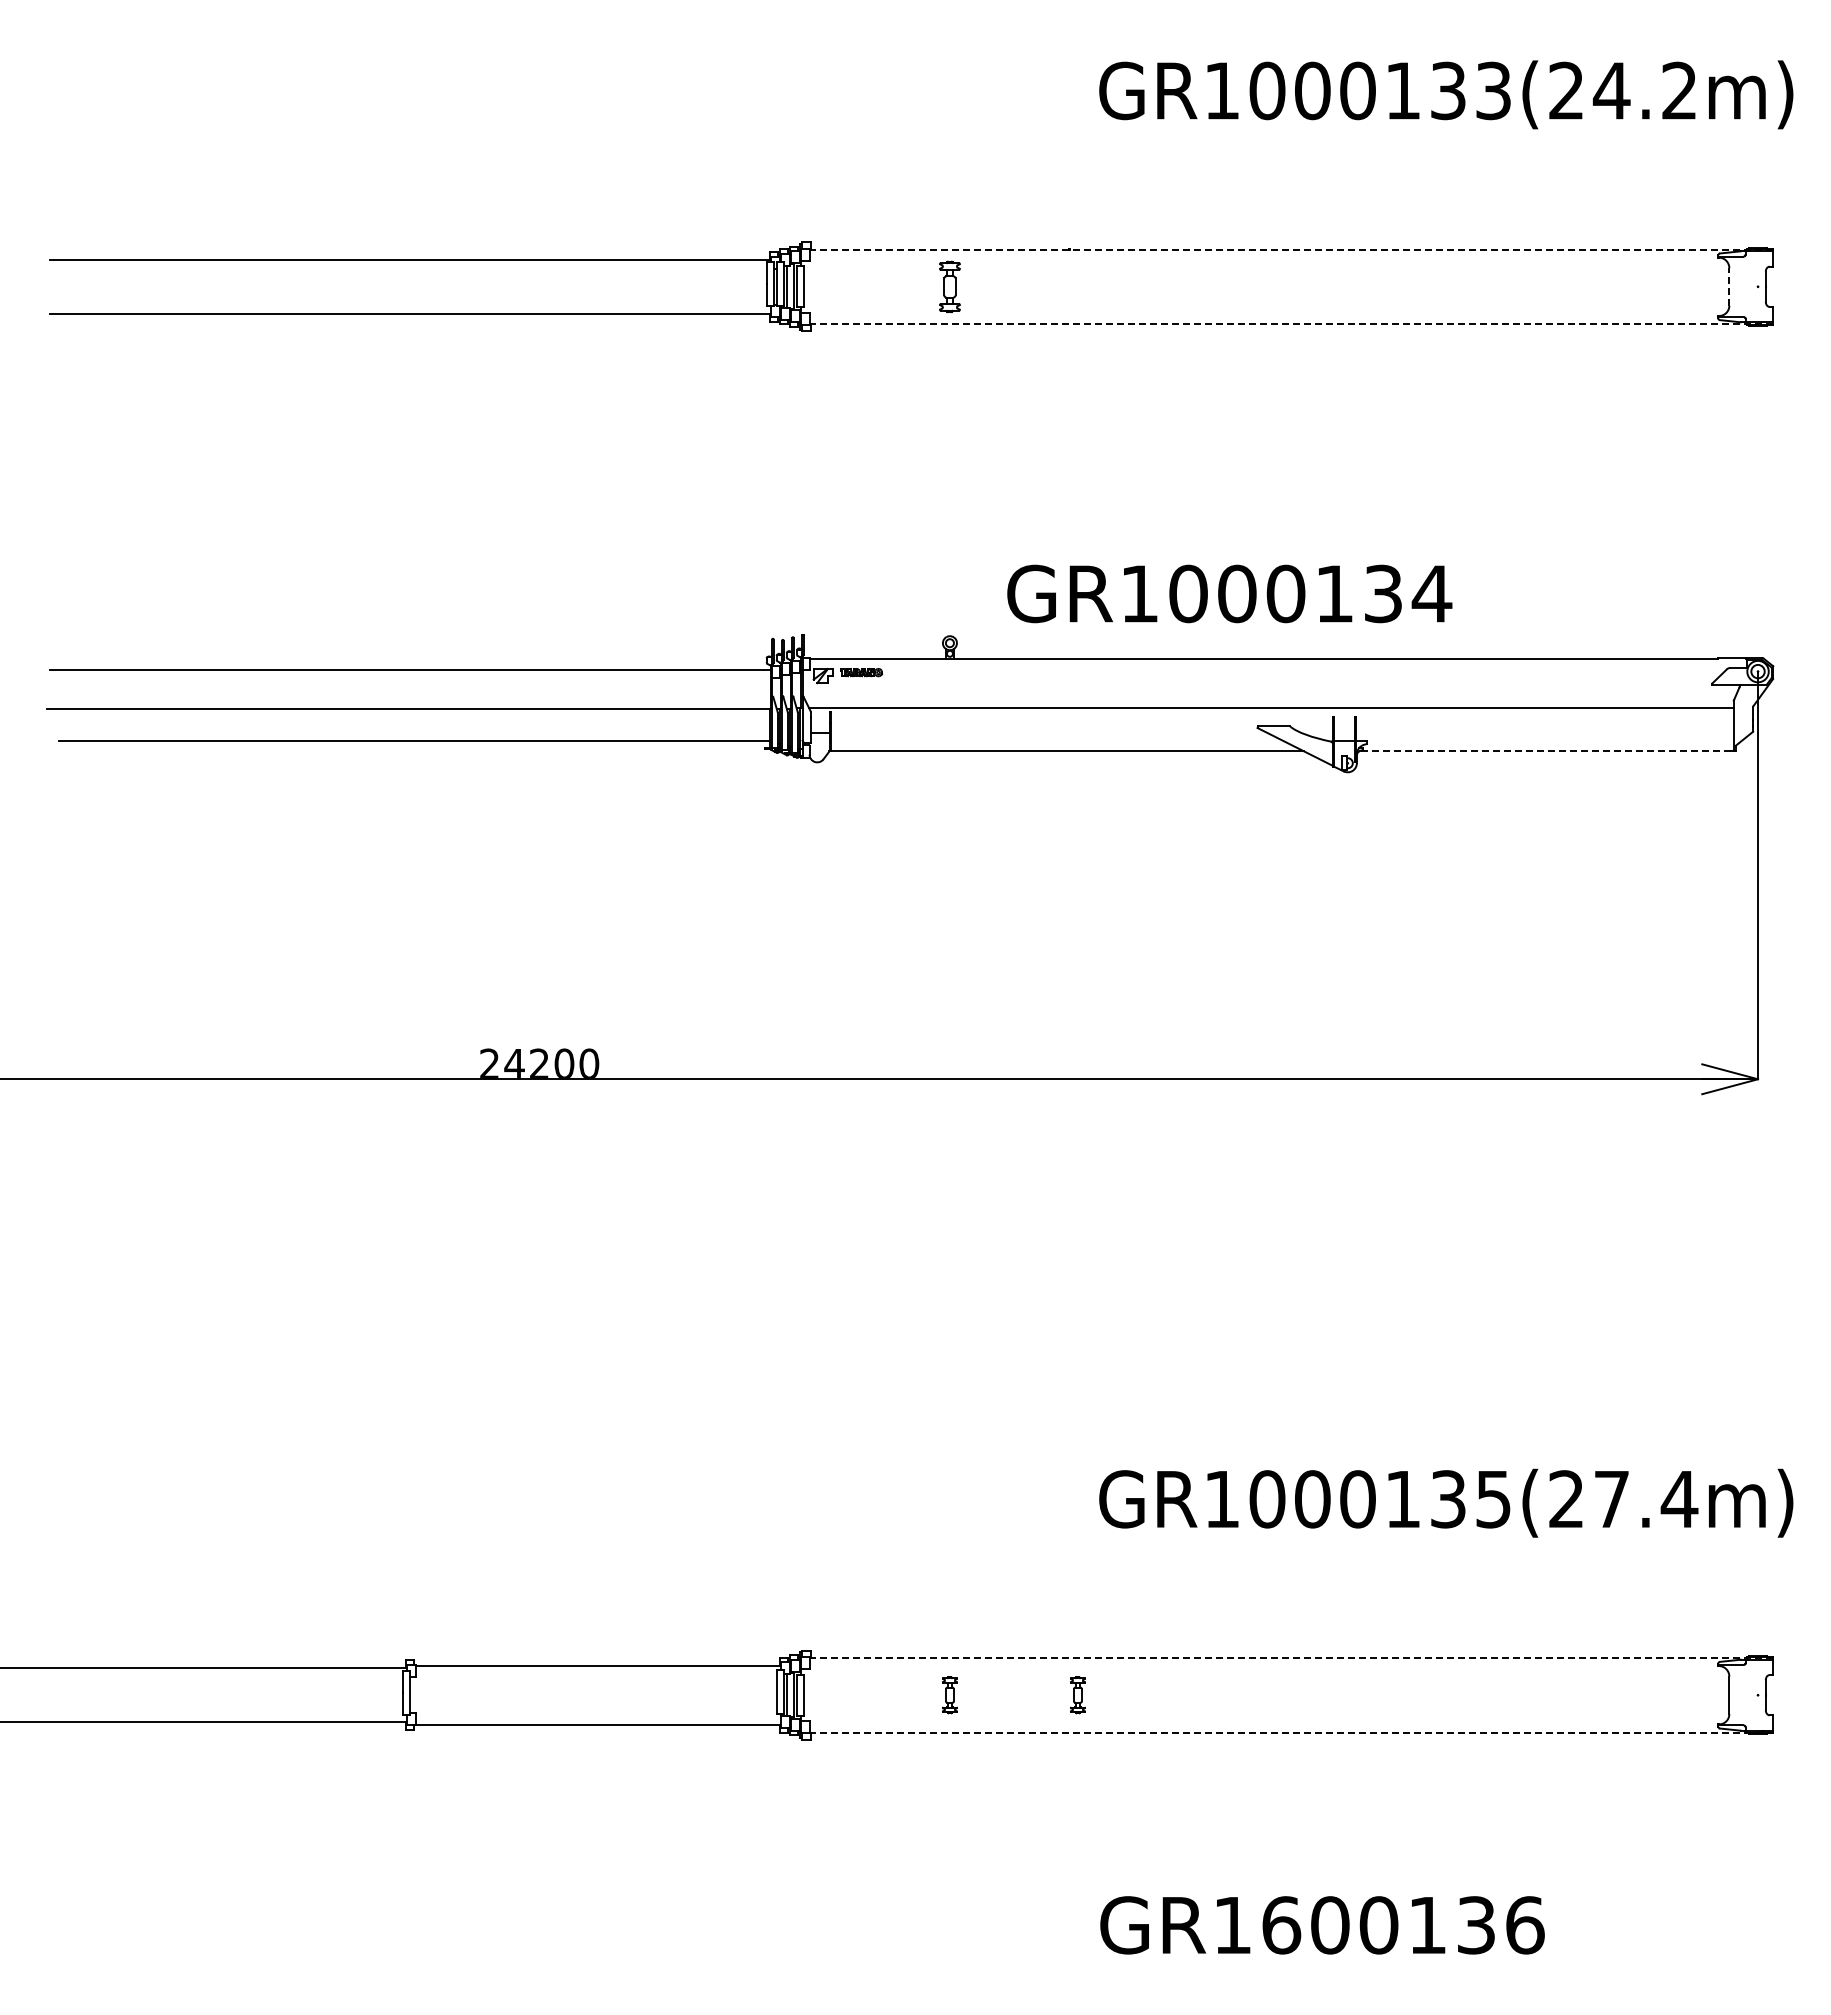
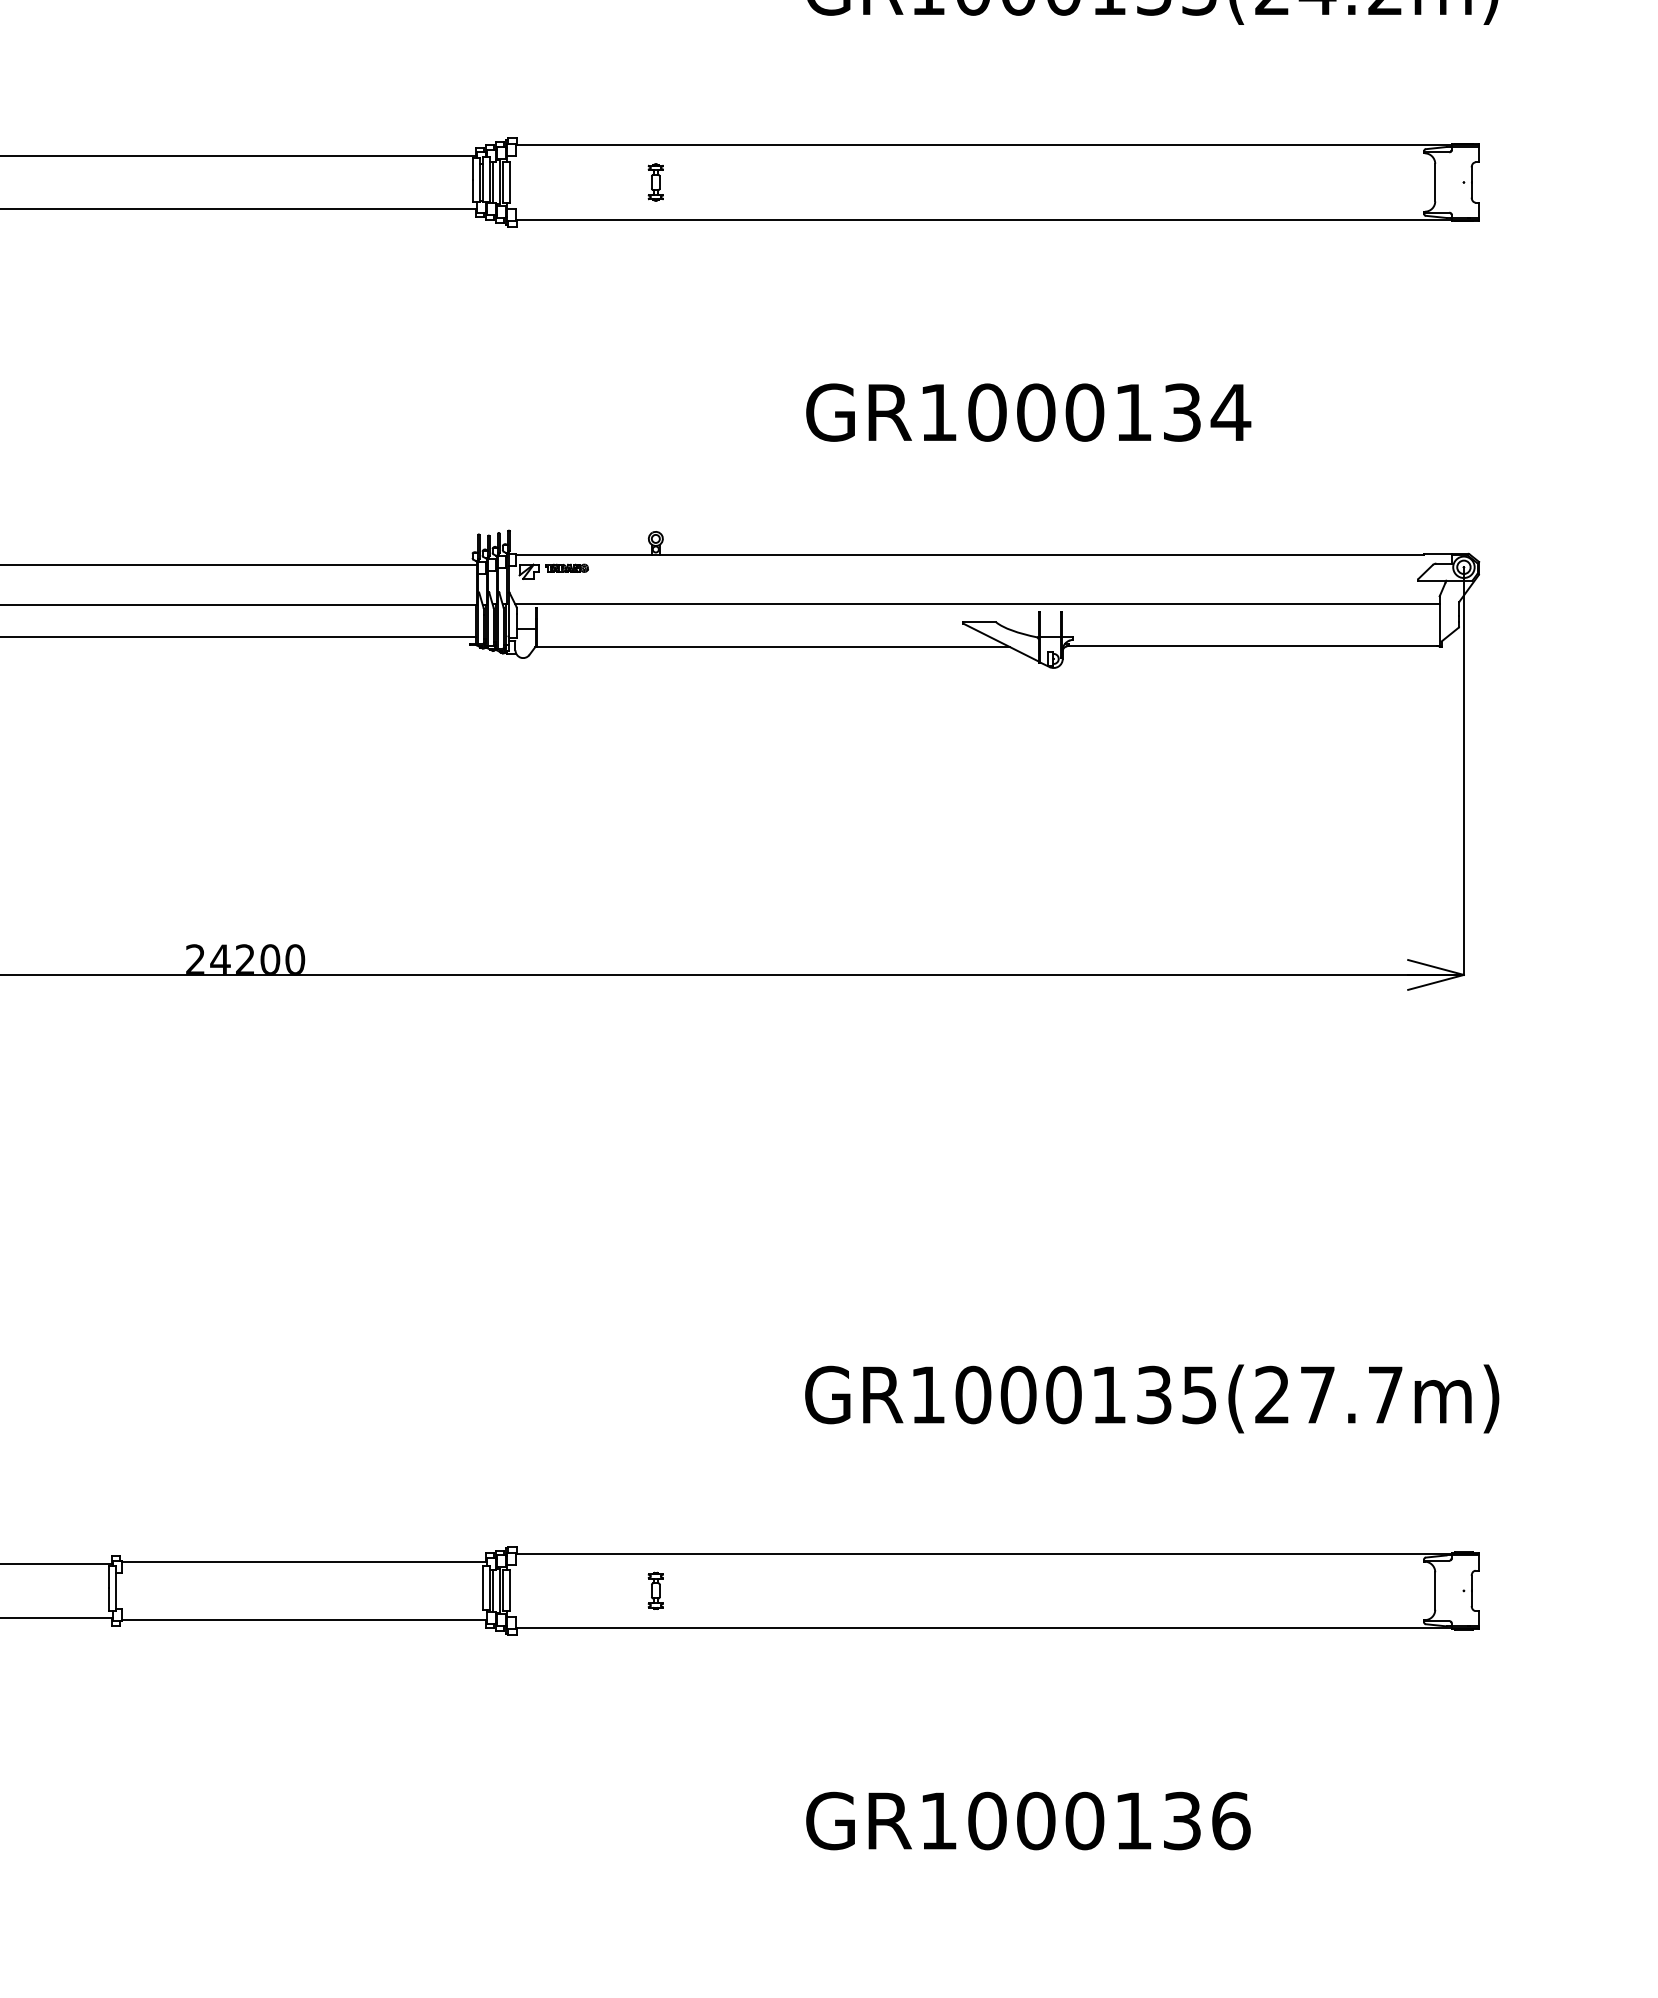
line: (1291, 249) -> (997, 145), dashed -> solid
part: (949, 286) -> (655, 182), size x0.71
line: (1729, 286) -> (1435, 182), dashed -> solid
line: (1291, 324) -> (997, 220), dashed -> solid
text: (1229, 593) -> (1028, 412), moved
line: (1545, 750) -> (1251, 646), dashed -> solid
text: (1679, 1499) -> (1385, 1395), GR1000135(27.4m) -> GR1000135(27.7m)
line: (1291, 1657) -> (997, 1553), dashed -> solid
part: (1077, 1695) -> (783, 1591), removed
line: (1291, 1732) -> (997, 1628), dashed -> solid
text: (1281, 1925) -> (987, 1821), GR1600136 -> GR1000136

